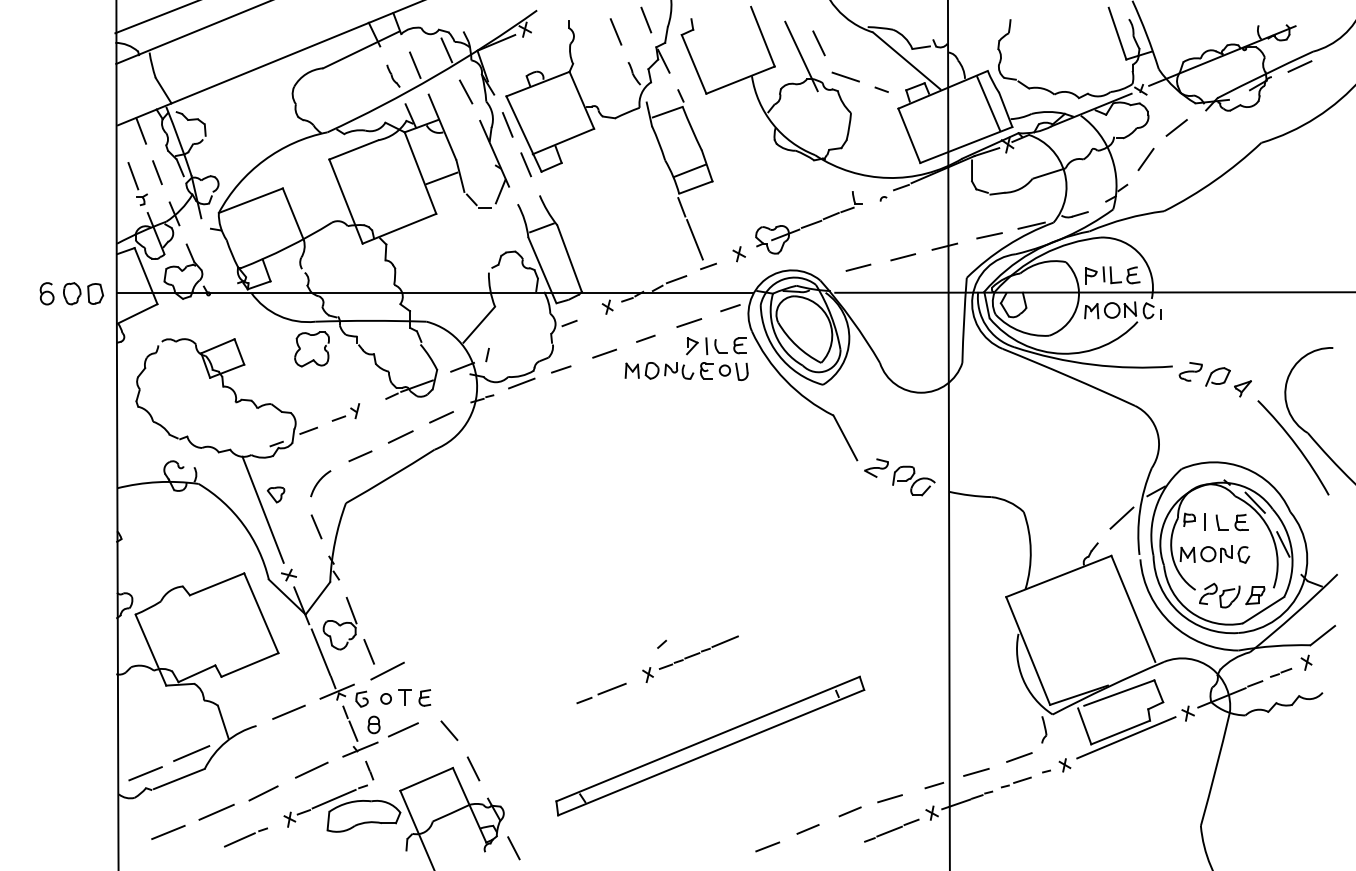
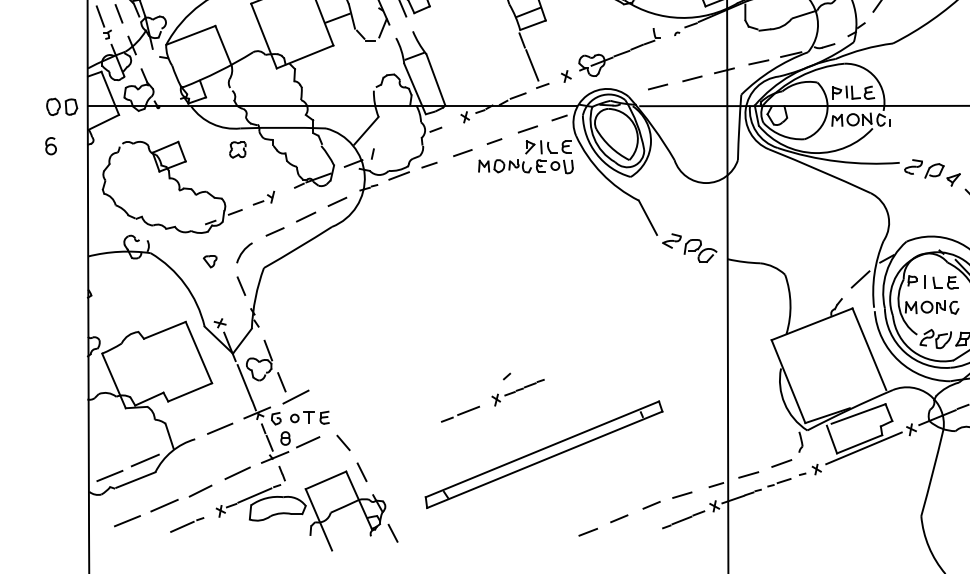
part: (46, 293) -> (50, 145), moved
part: (311, 349) -> (237, 149), size x0.6
line: (262, 509) -> (199, 272), removed
line: (724, 641) -> (555, 374), removed

